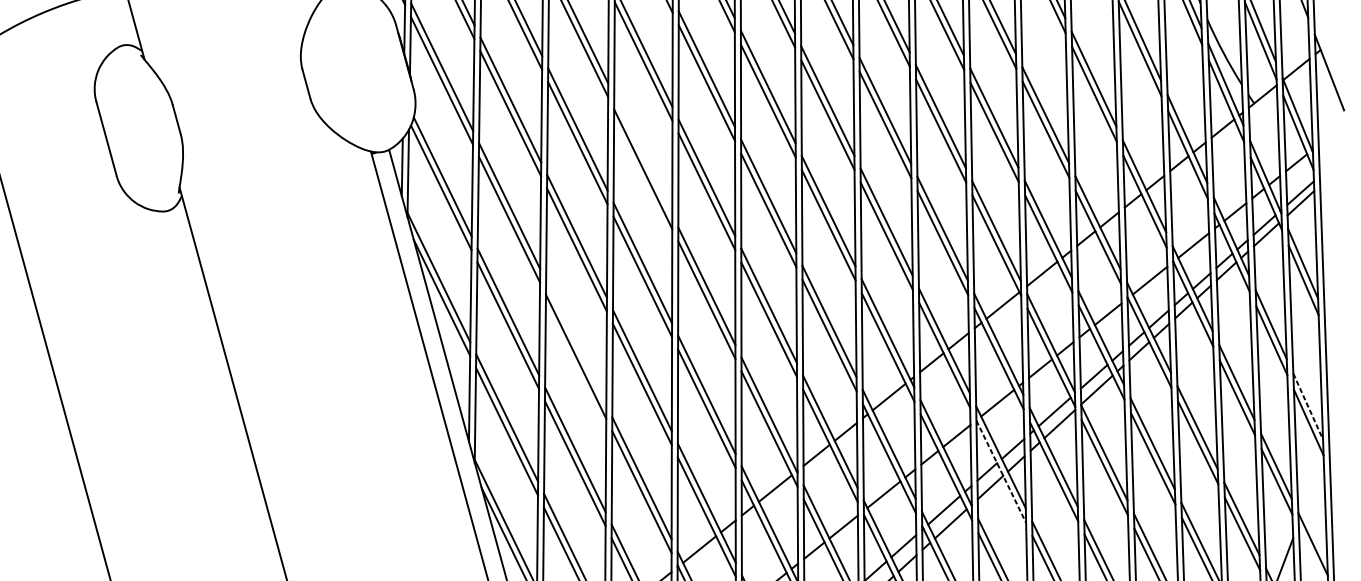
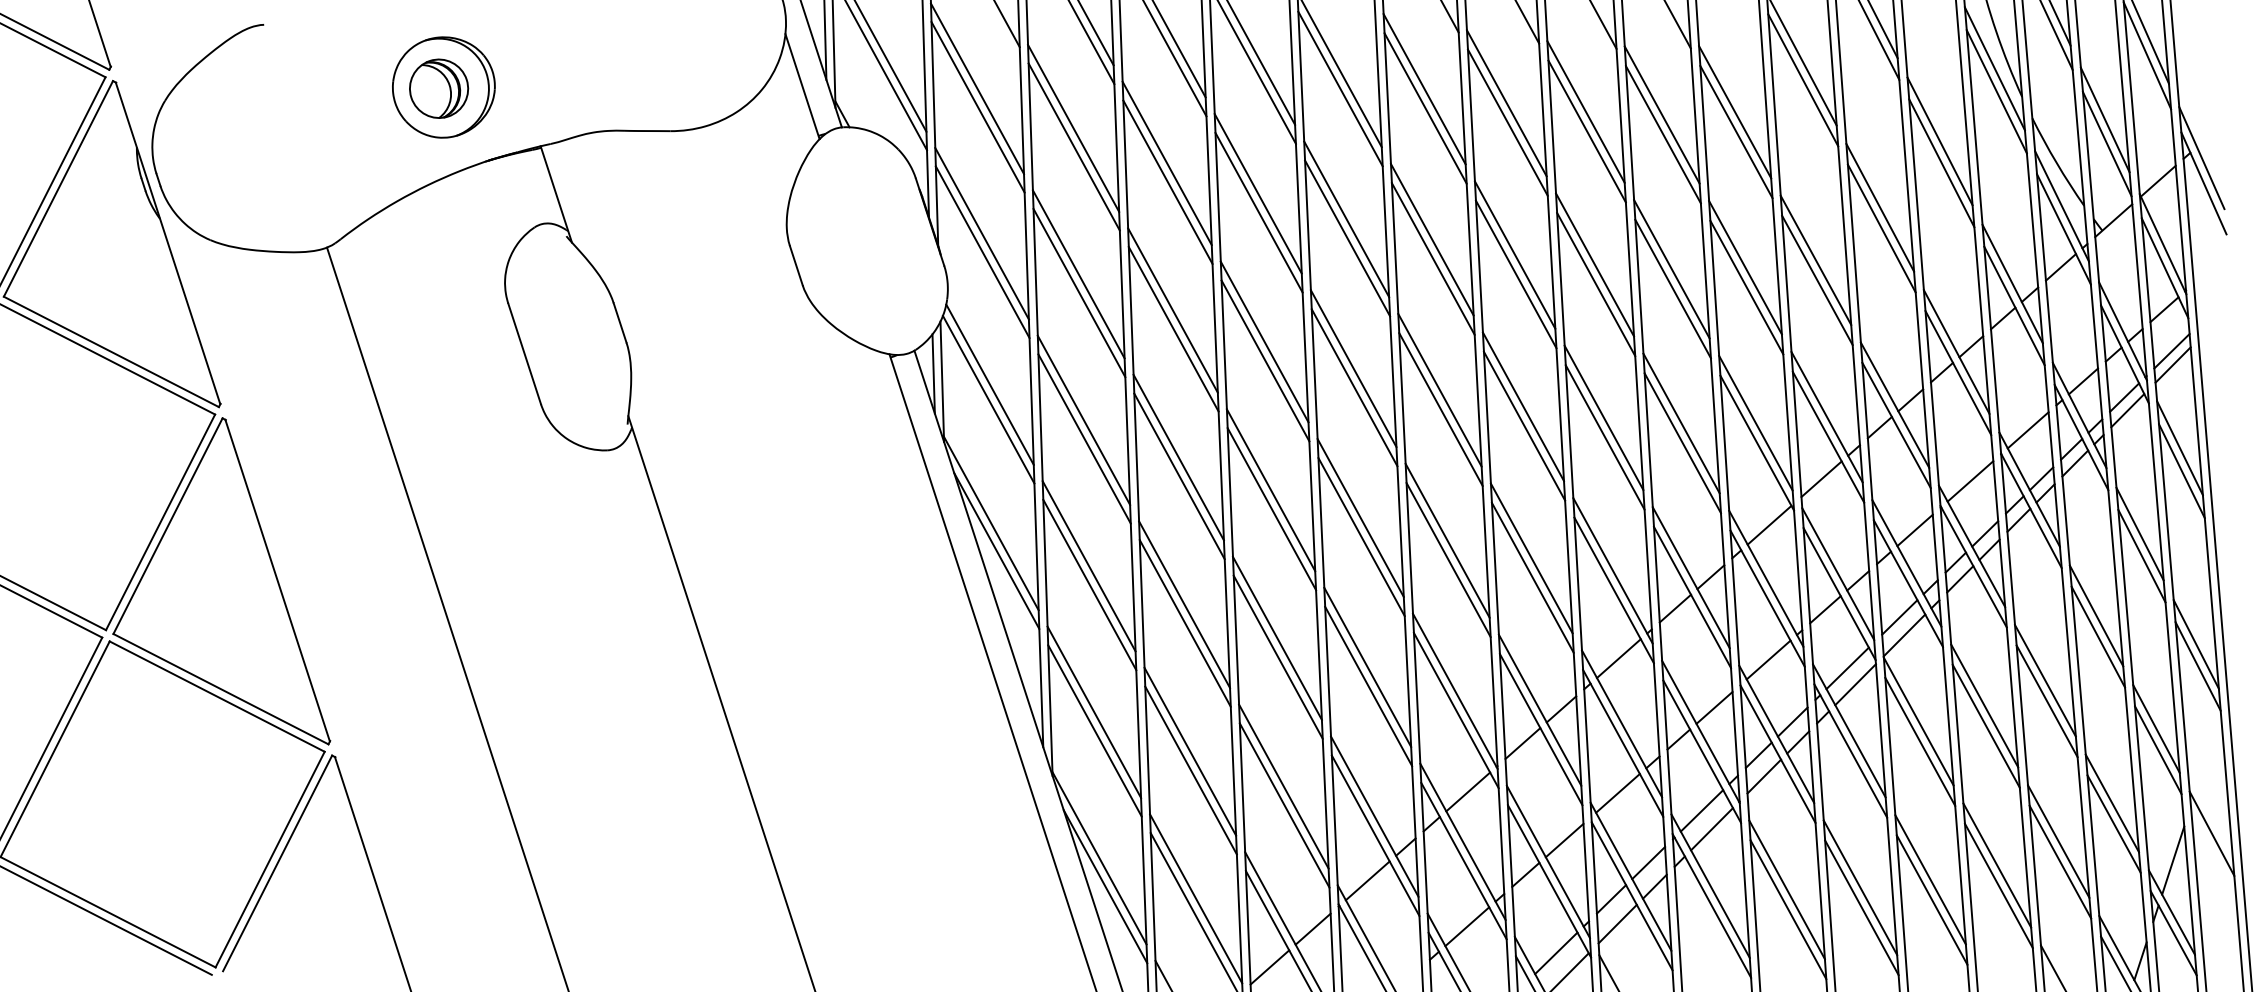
line: (1328, 54) -> (2201, 158), added
line: (643, 155) -> (1264, 341), added
line: (576, 343) -> (1184, 604), added
line: (1308, 406) -> (2196, 644), dashed -> solid
line: (1001, 472) -> (1778, 754), dashed -> solid

